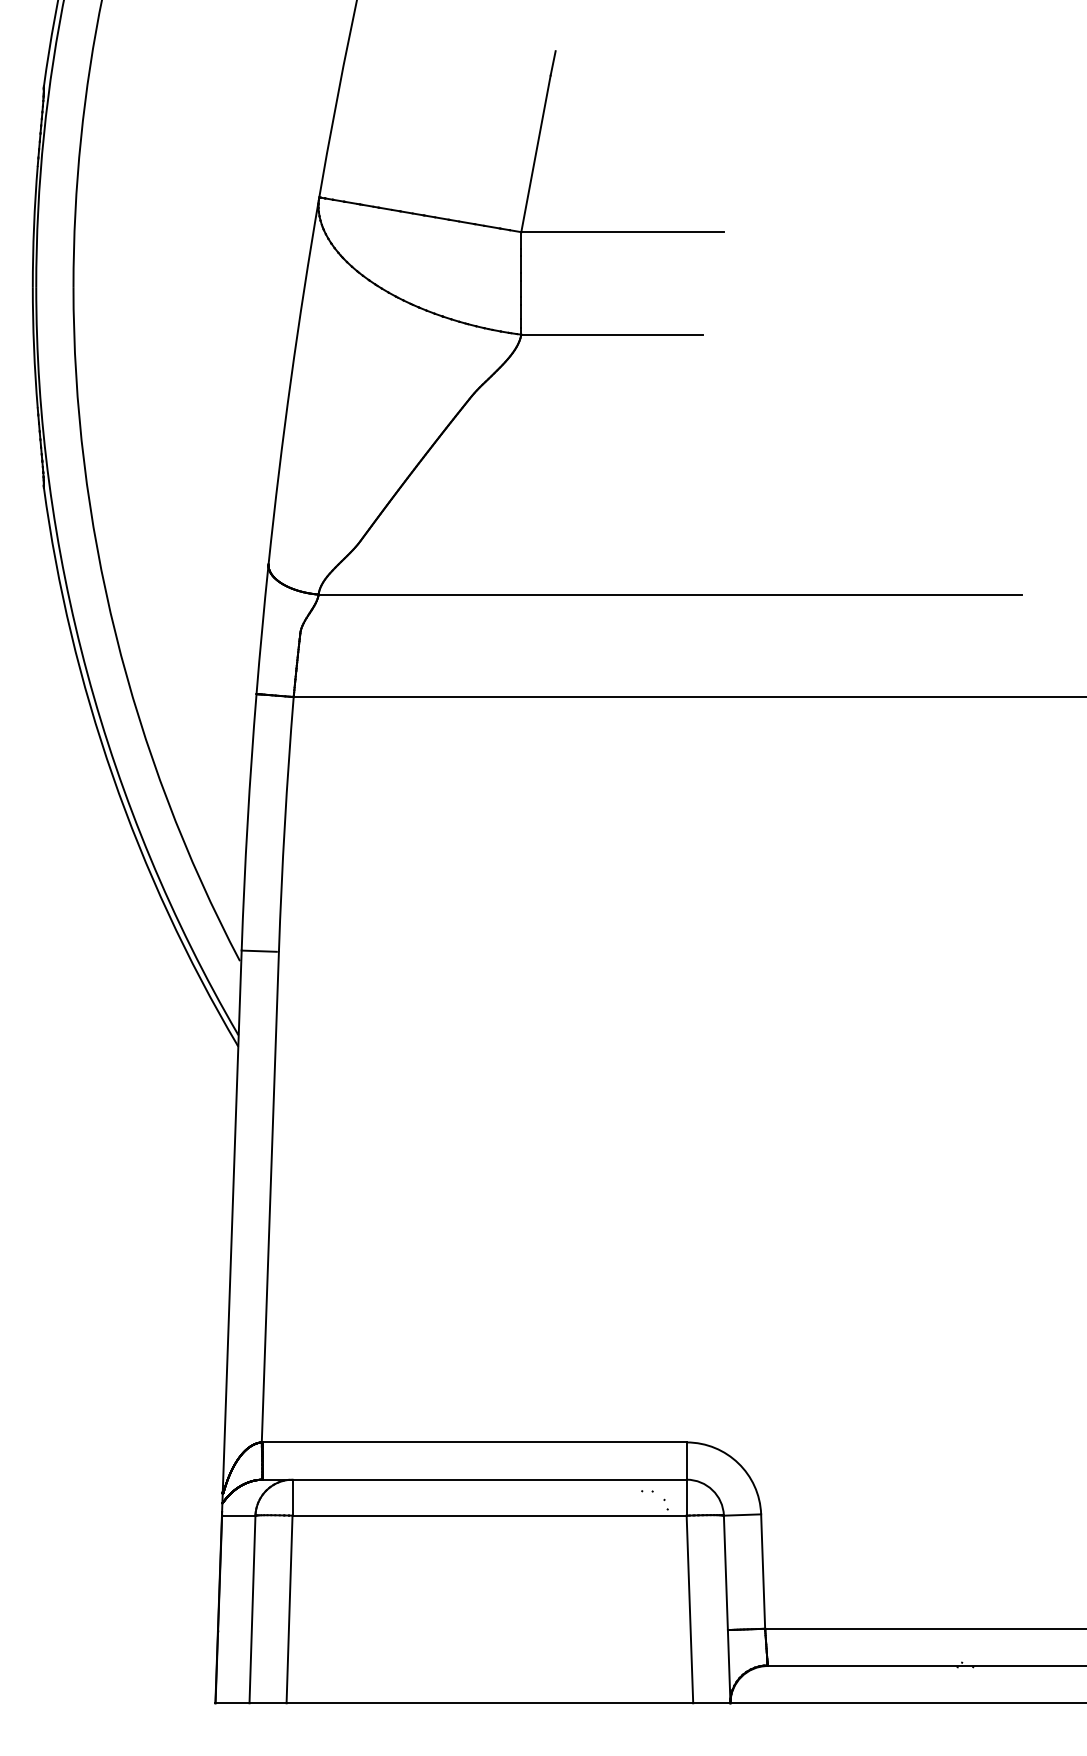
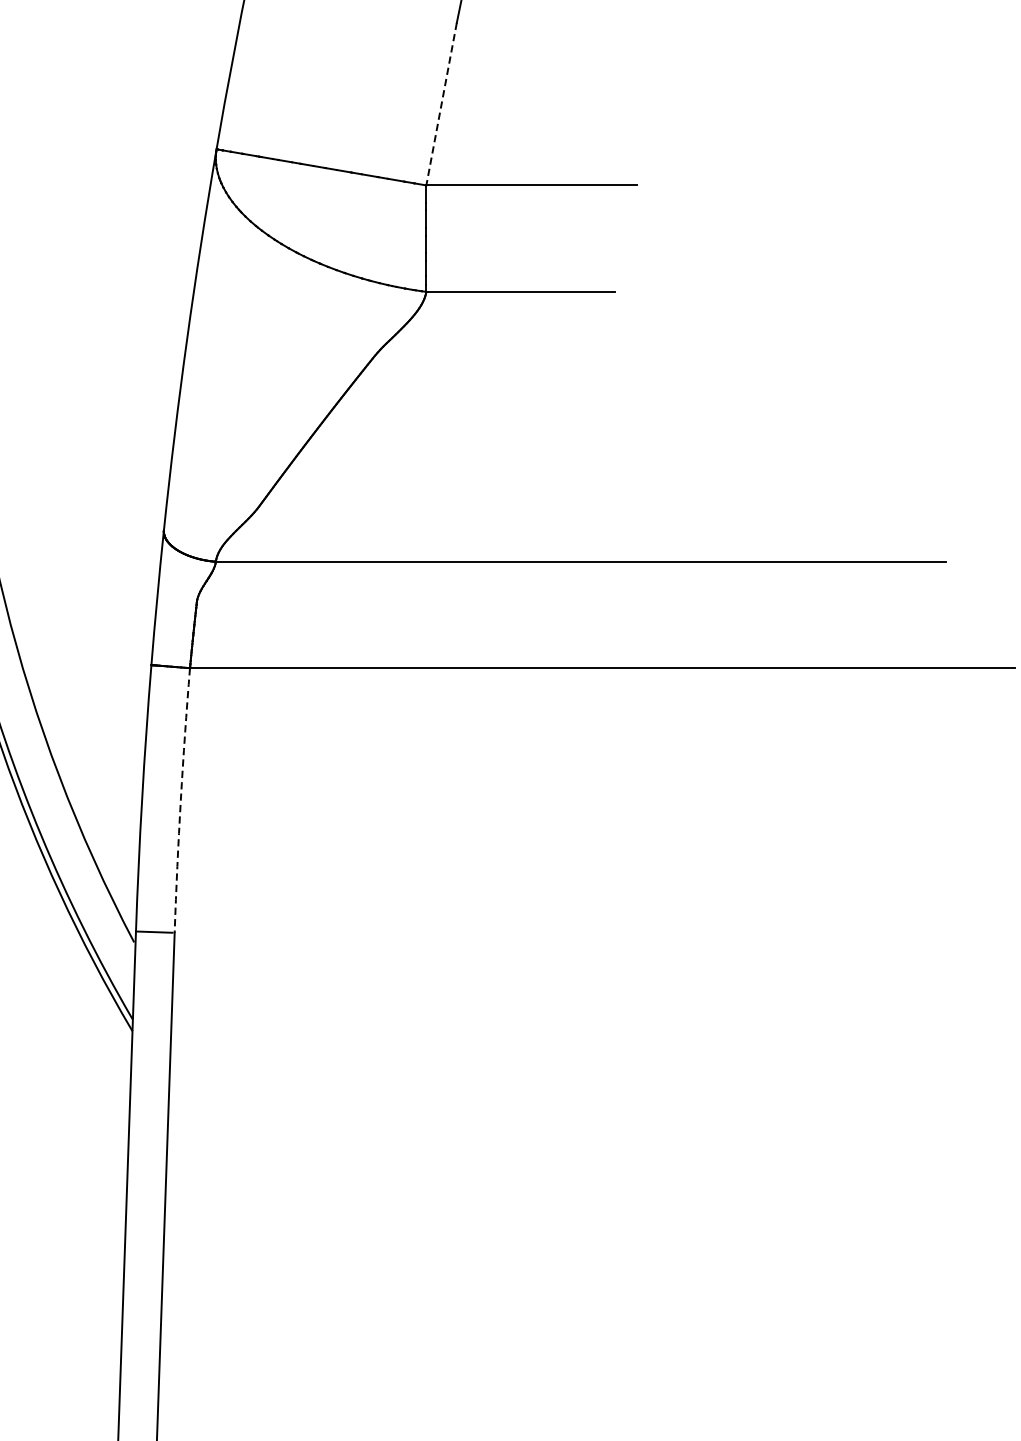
line: (535, 153) -> (441, 103), solid -> dashed
arc: (284, 824) -> (180, 800), solid -> dashed

